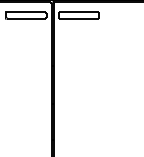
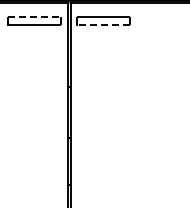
line: (27, 12) -> (35, 16), solid -> dashed
line: (78, 18) -> (103, 24), solid -> dashed

